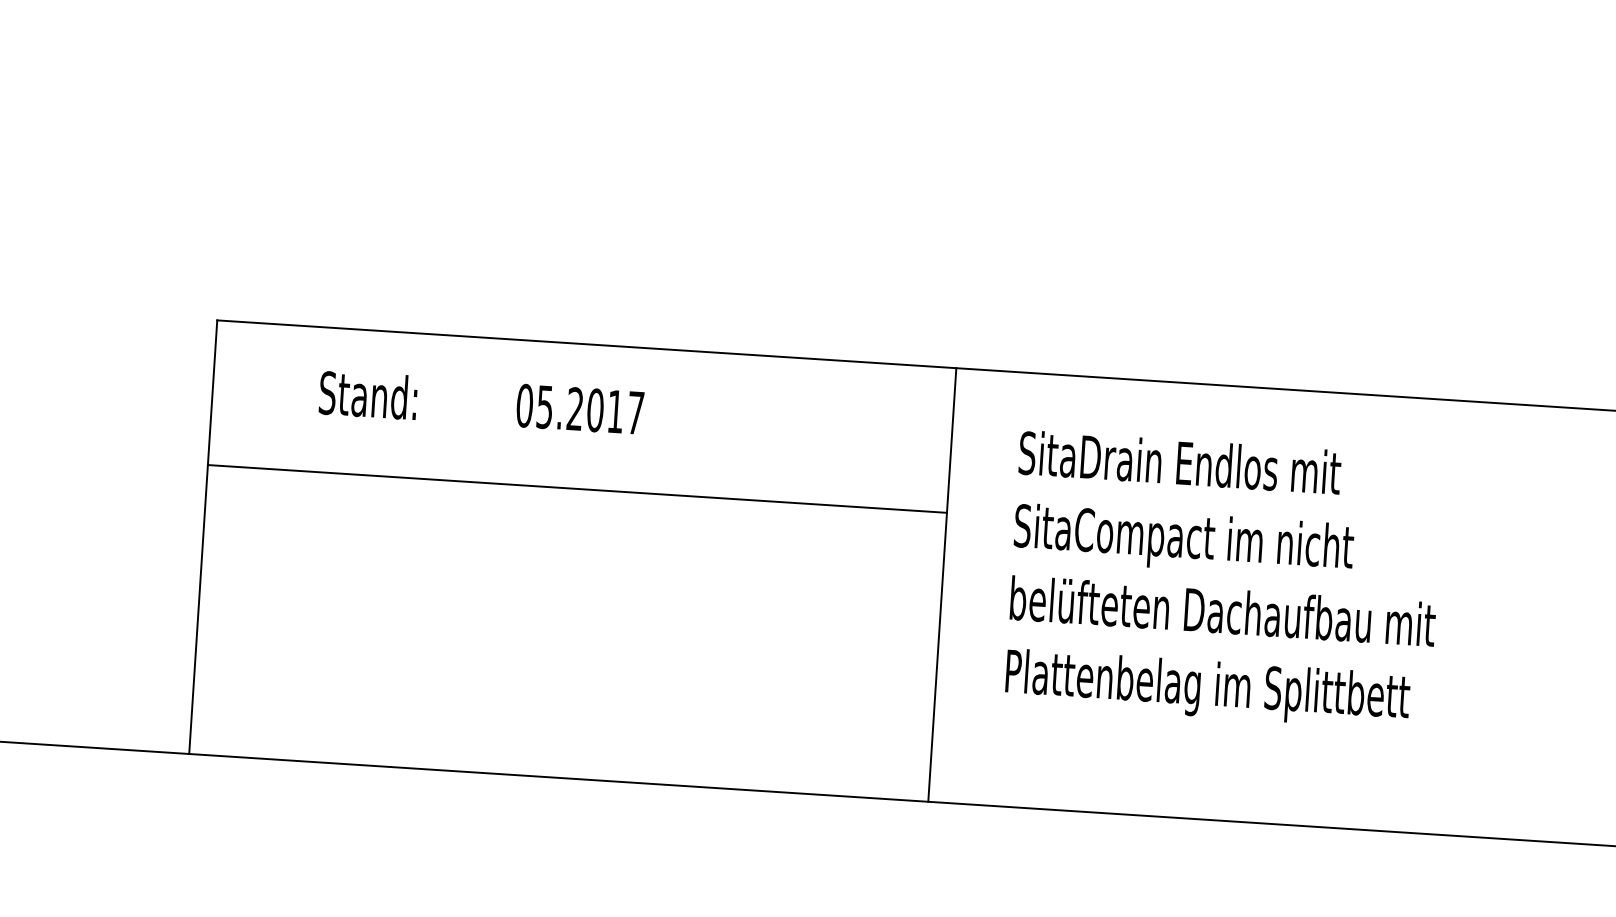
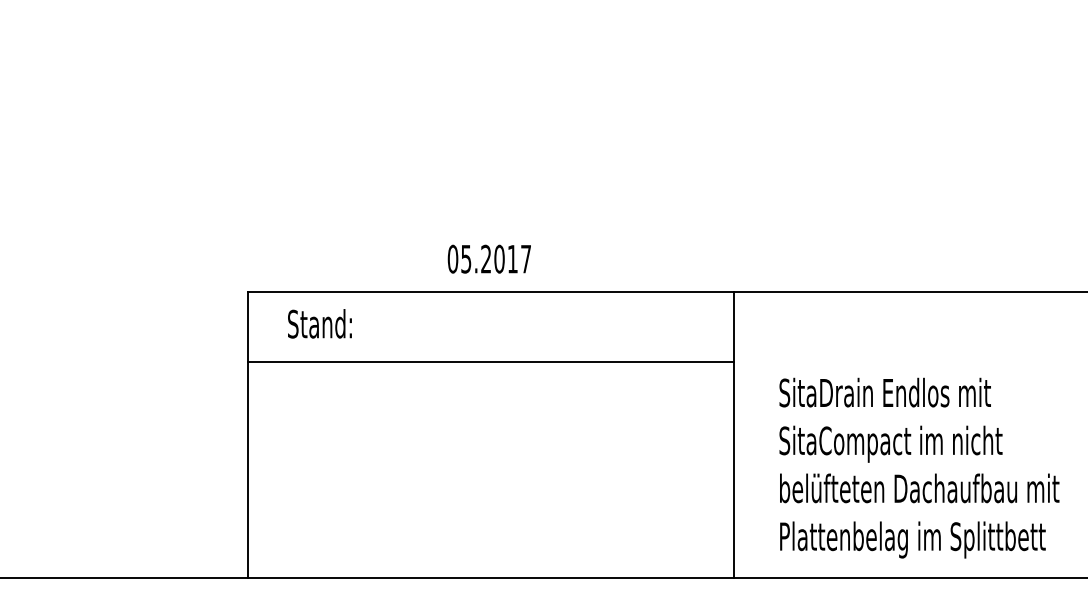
text: (367, 394) -> (319, 323), moved
text: (578, 408) -> (488, 258), moved
line: (576, 488) -> (490, 362), moved
text: (1224, 579) -> (919, 467), moved

